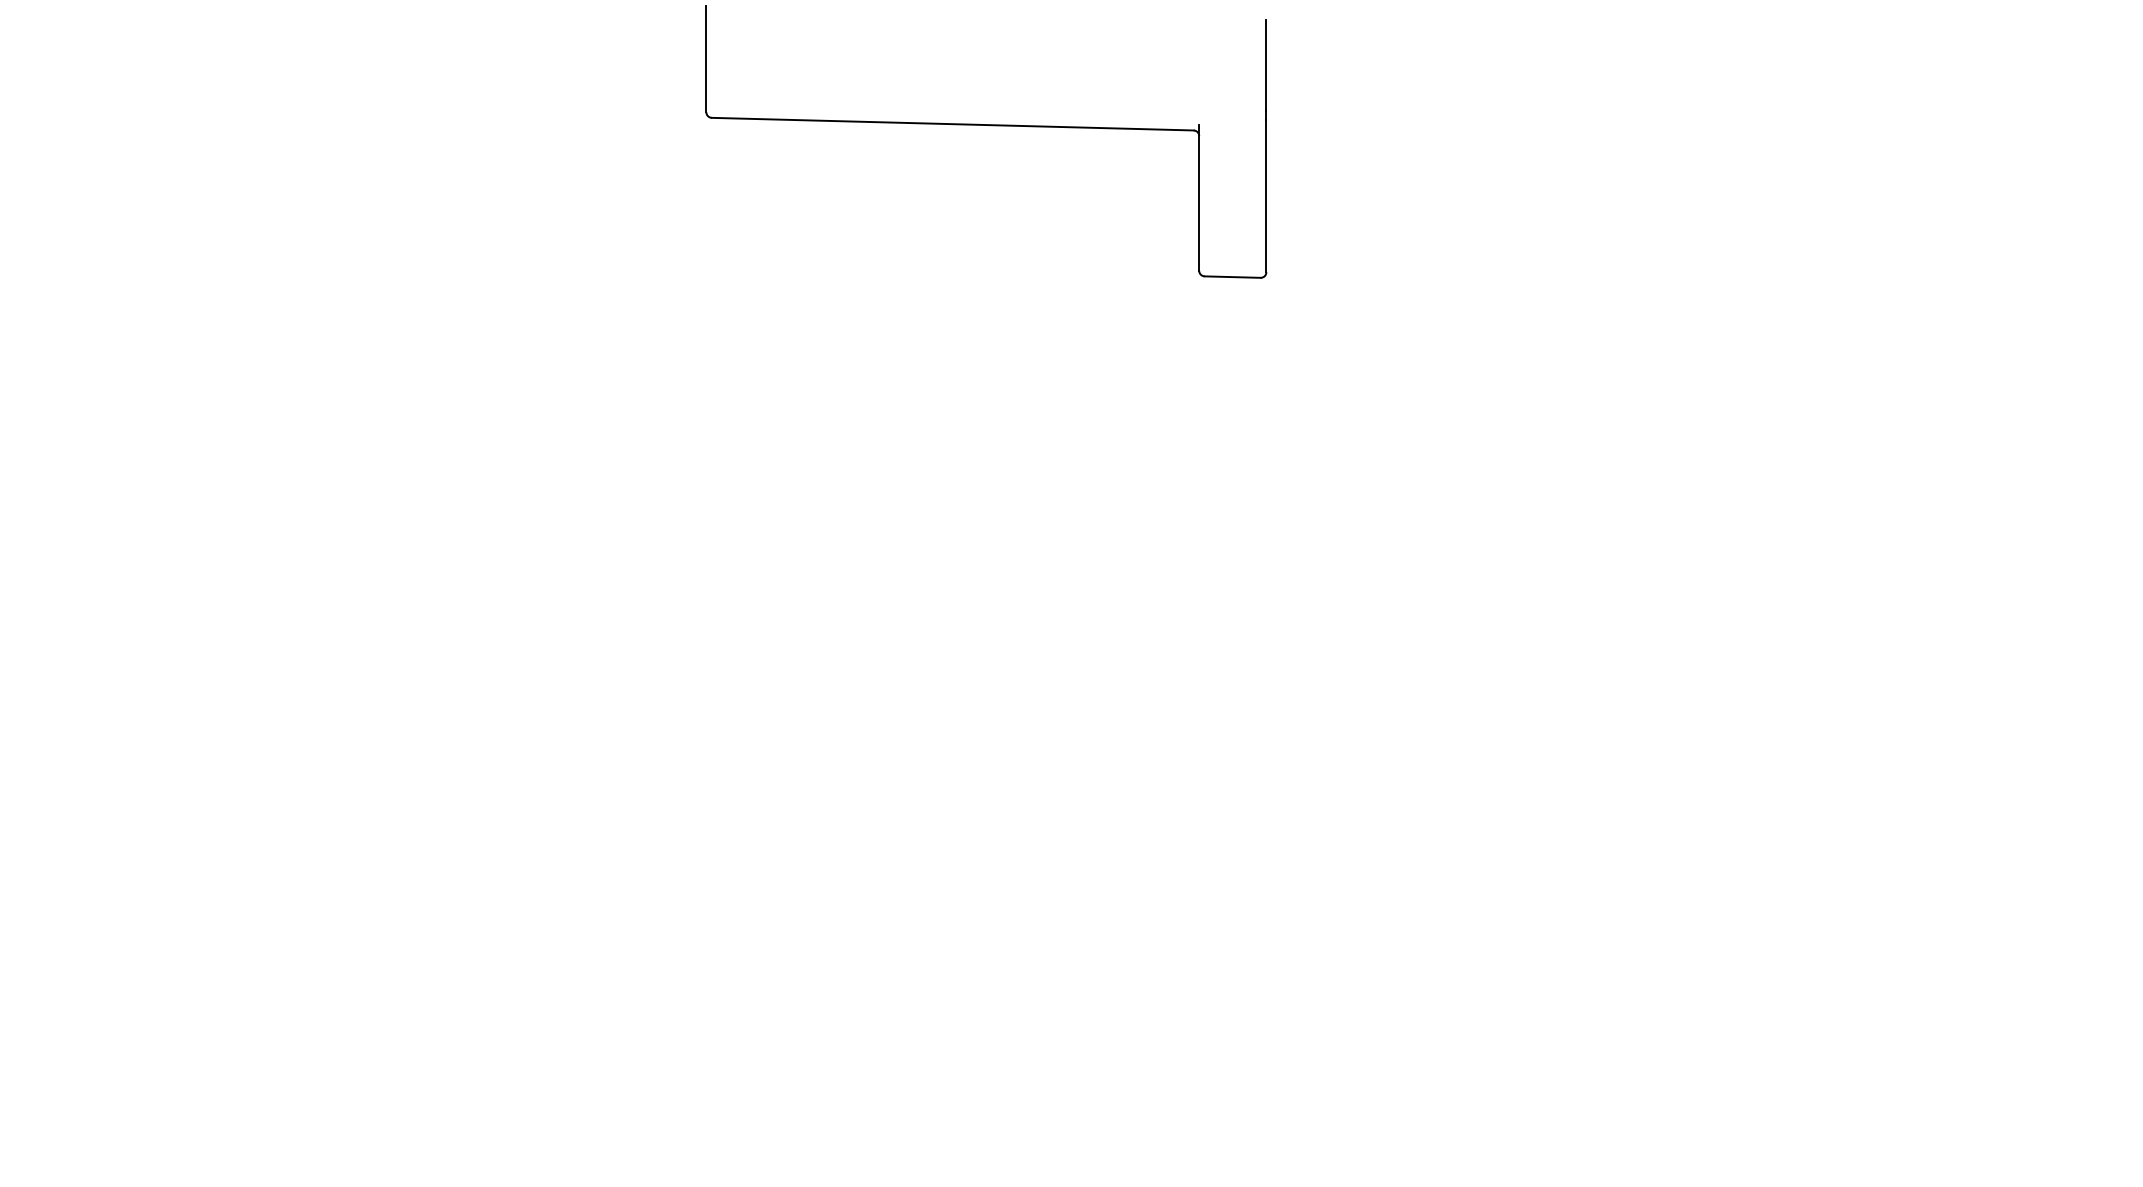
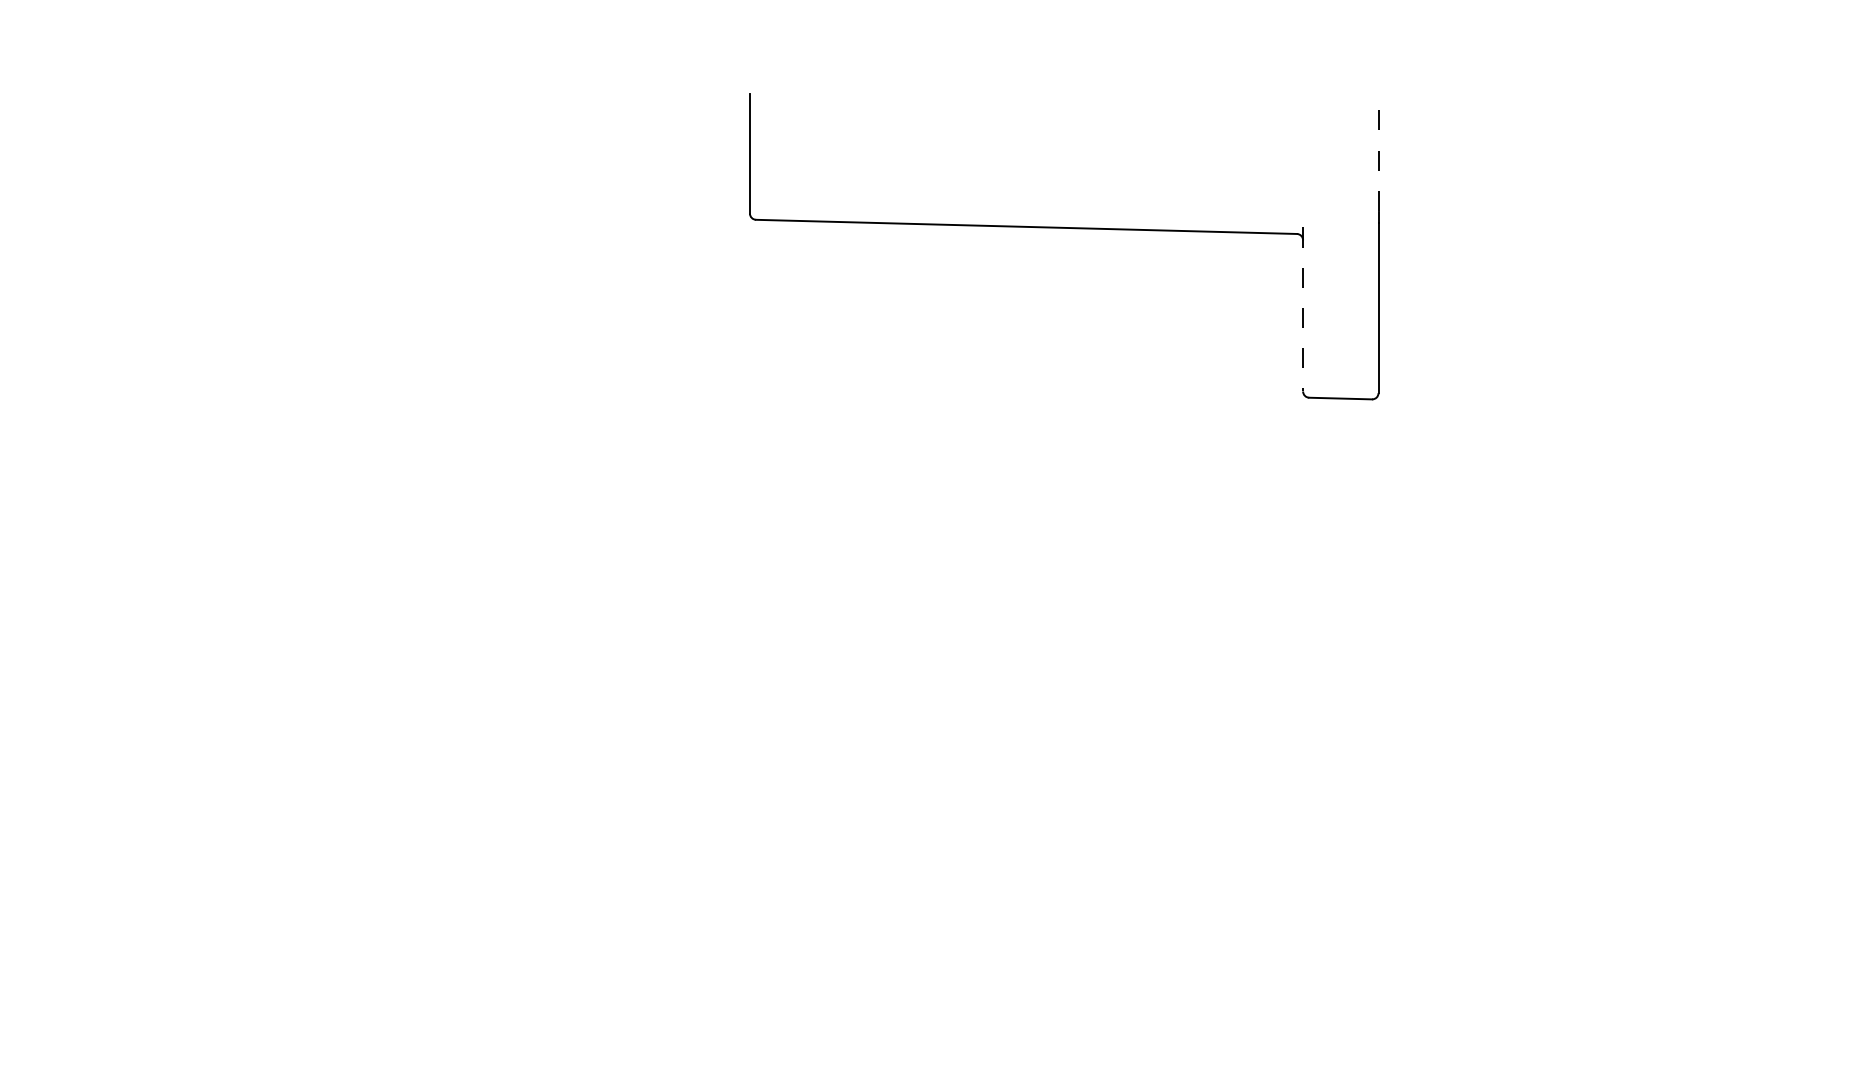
line: (1266, 66) -> (1378, 162), solid -> dashed
line: (1199, 198) -> (1303, 310), solid -> dashed

